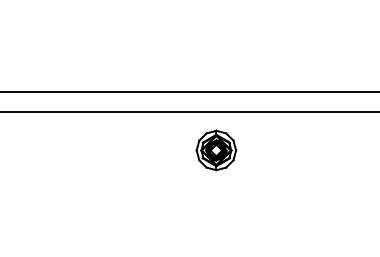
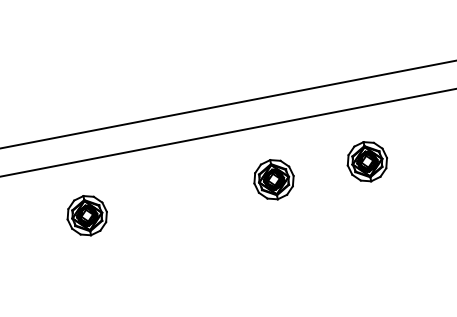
part: (82, 150) -> (87, 215), added
part: (216, 150) -> (274, 179), size x0.71
part: (283, 150) -> (367, 161), added

